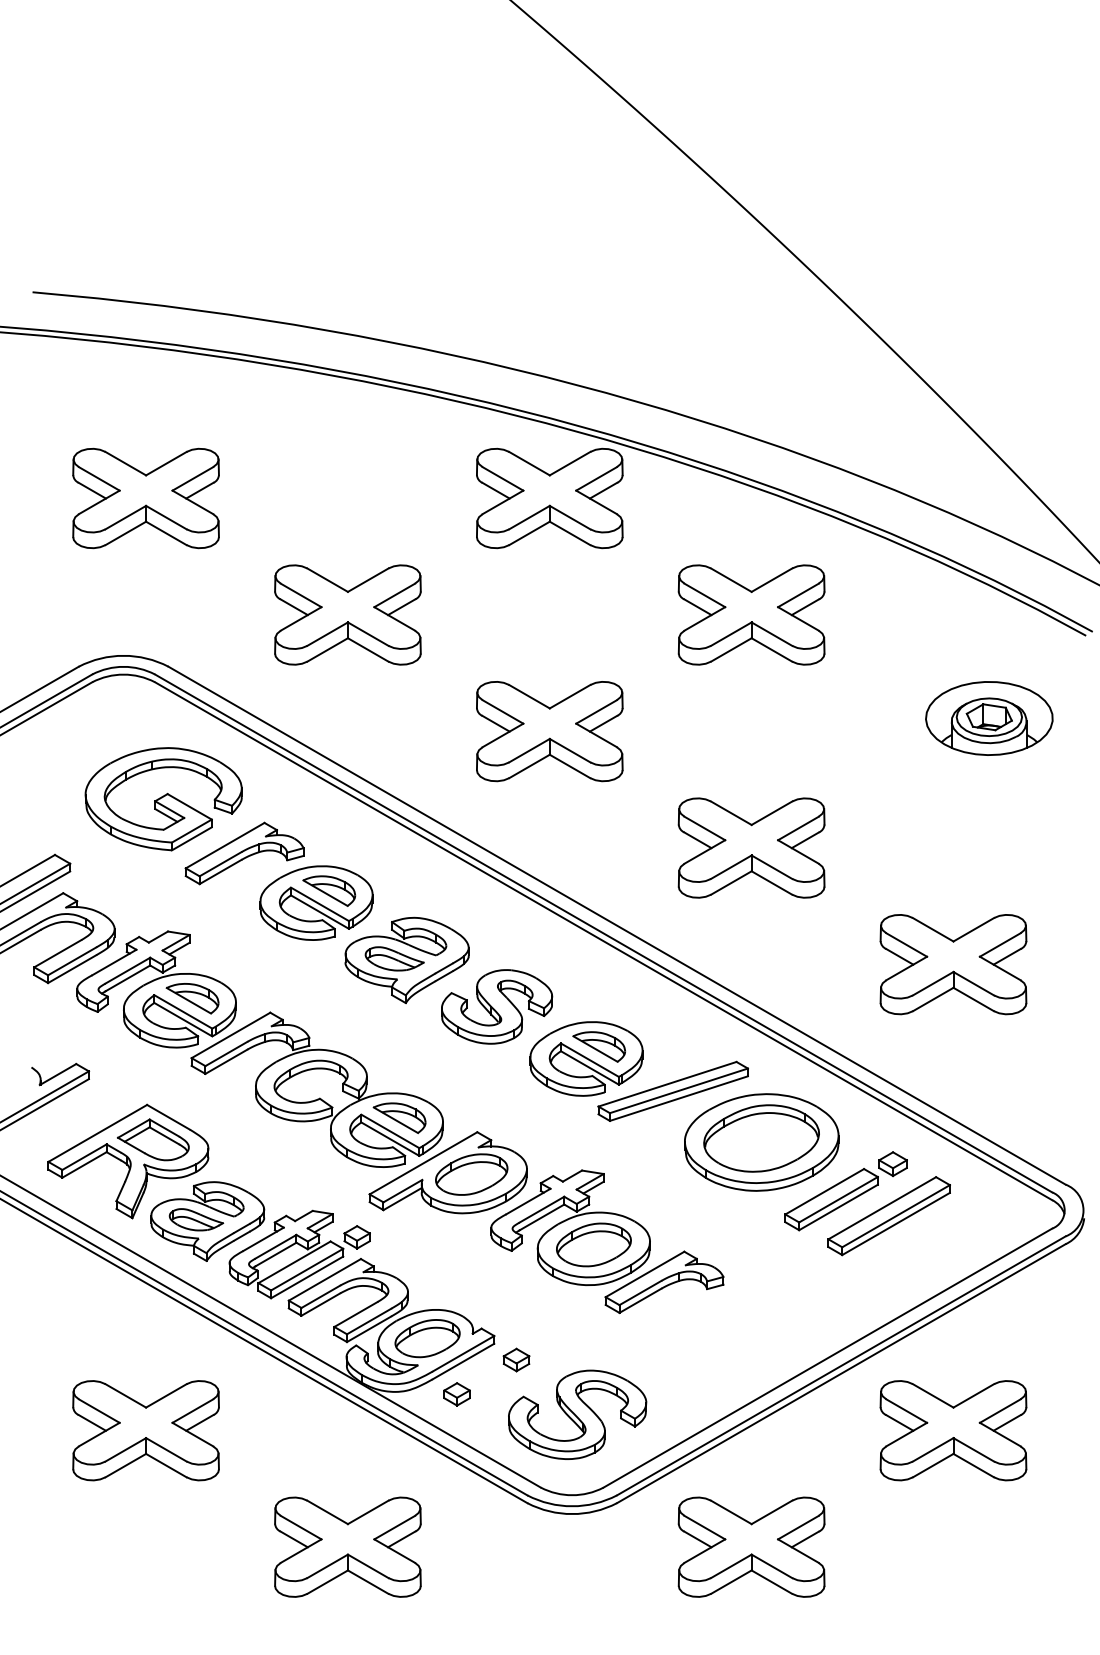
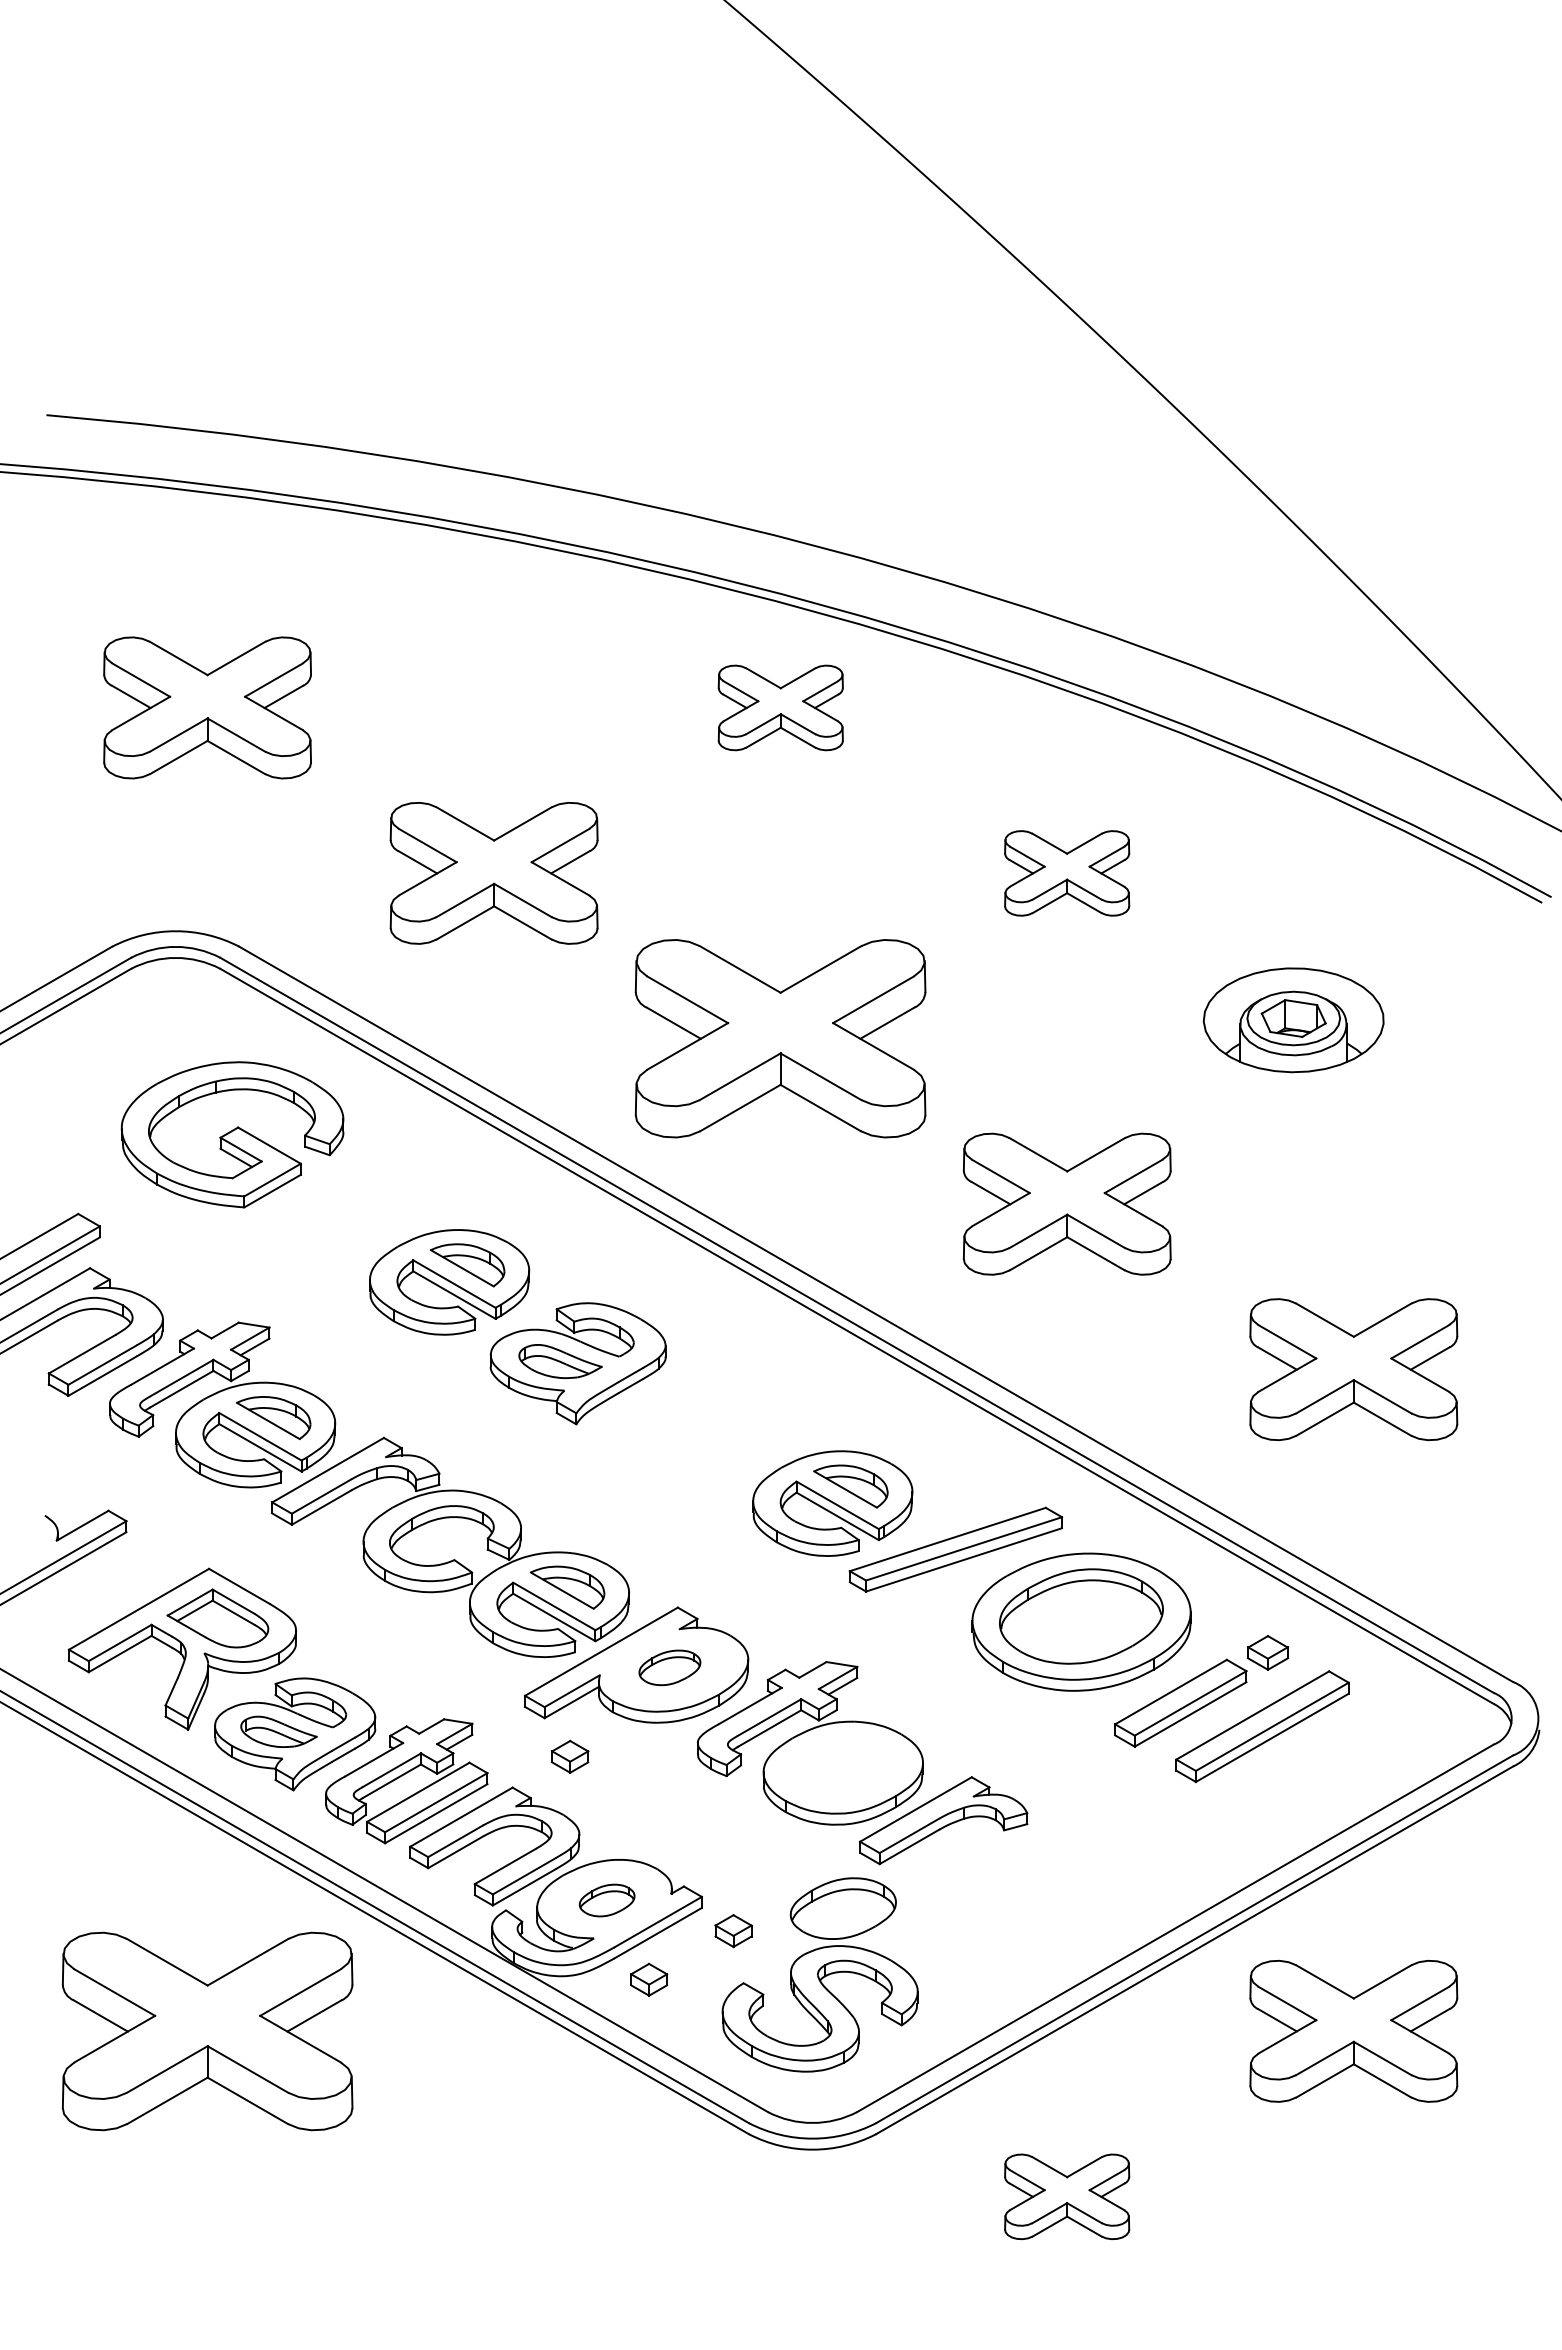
part: (549, 498) -> (780, 707), size x0.6
part: (751, 615) -> (1066, 873), size x0.6
part: (989, 718) -> (1293, 1020), moved
part: (549, 731) -> (780, 1038), size x1.4
part: (244, 853) -> (347, 1211), removed
part: (496, 1006) -> (705, 1429), removed
part: (471, 1174) -> (669, 1667), size x0.6
part: (357, 1237) -> (570, 1756), moved
part: (593, 1244) -> (842, 1908), moved
part: (427, 1338) -> (606, 1900), size x0.6
part: (146, 1430) -> (207, 2030), size x1.4
part: (347, 1547) -> (493, 2196), removed
part: (751, 1547) -> (1066, 2196), size x0.6

